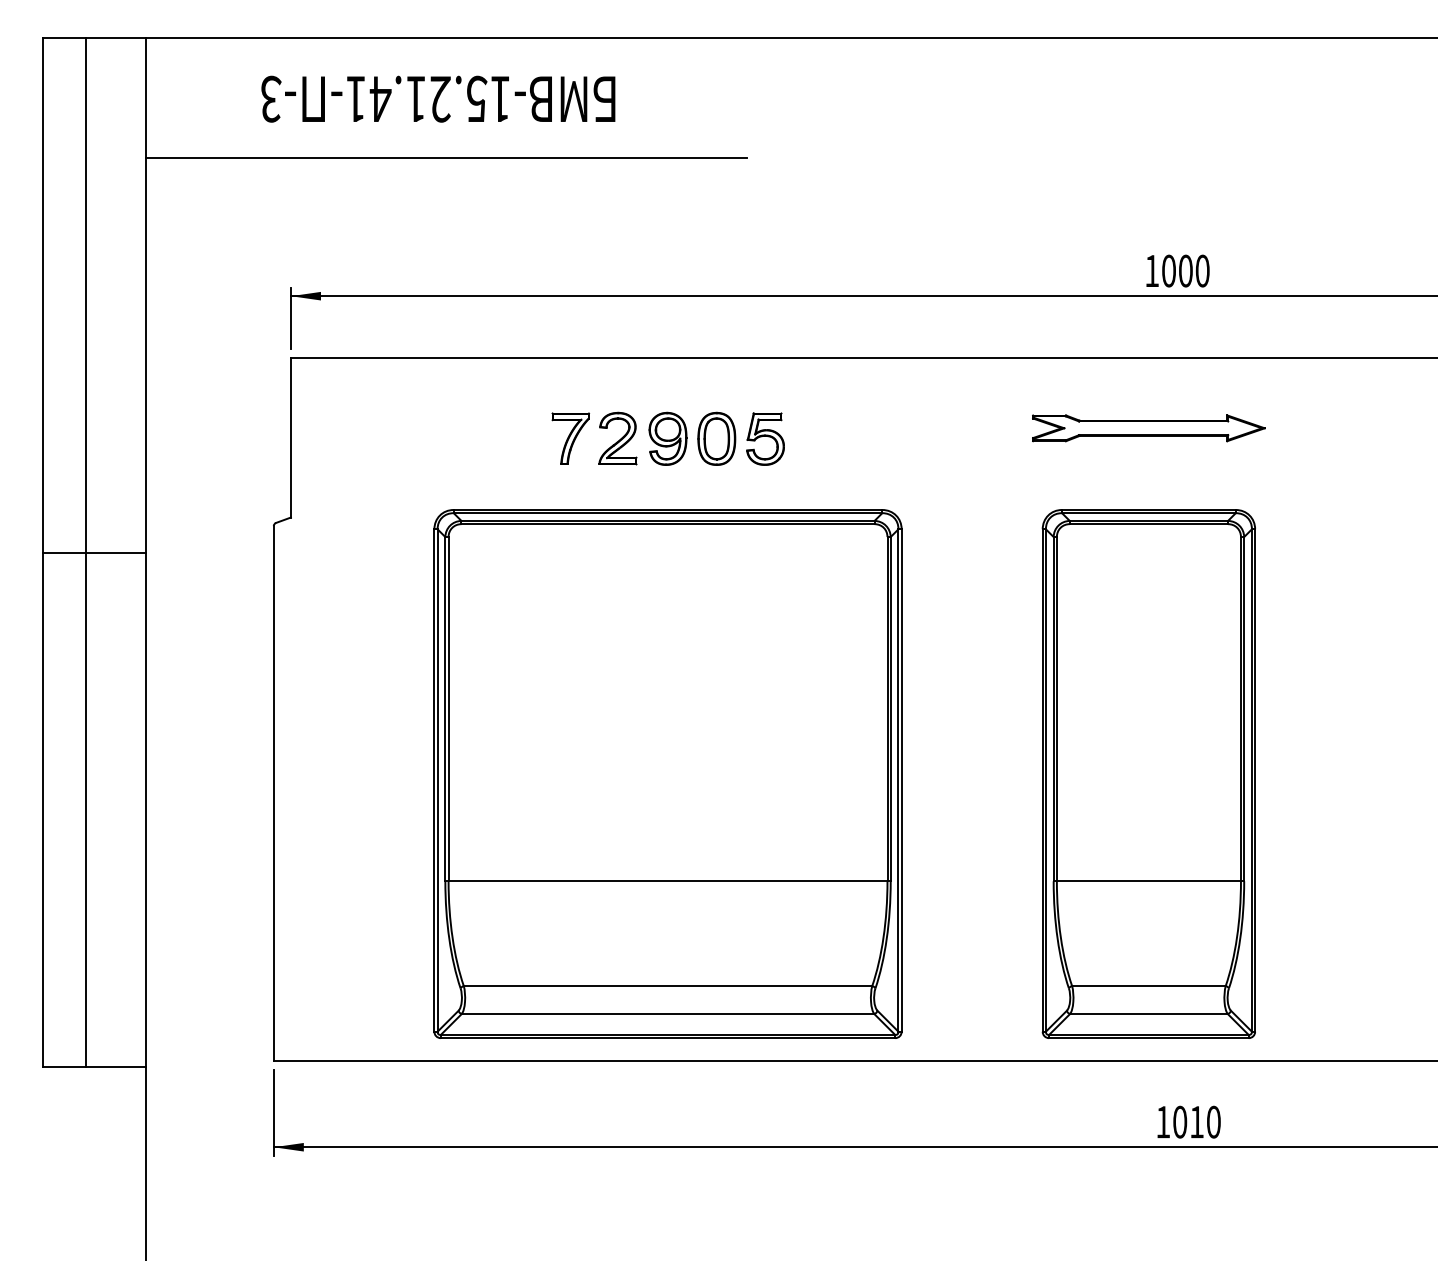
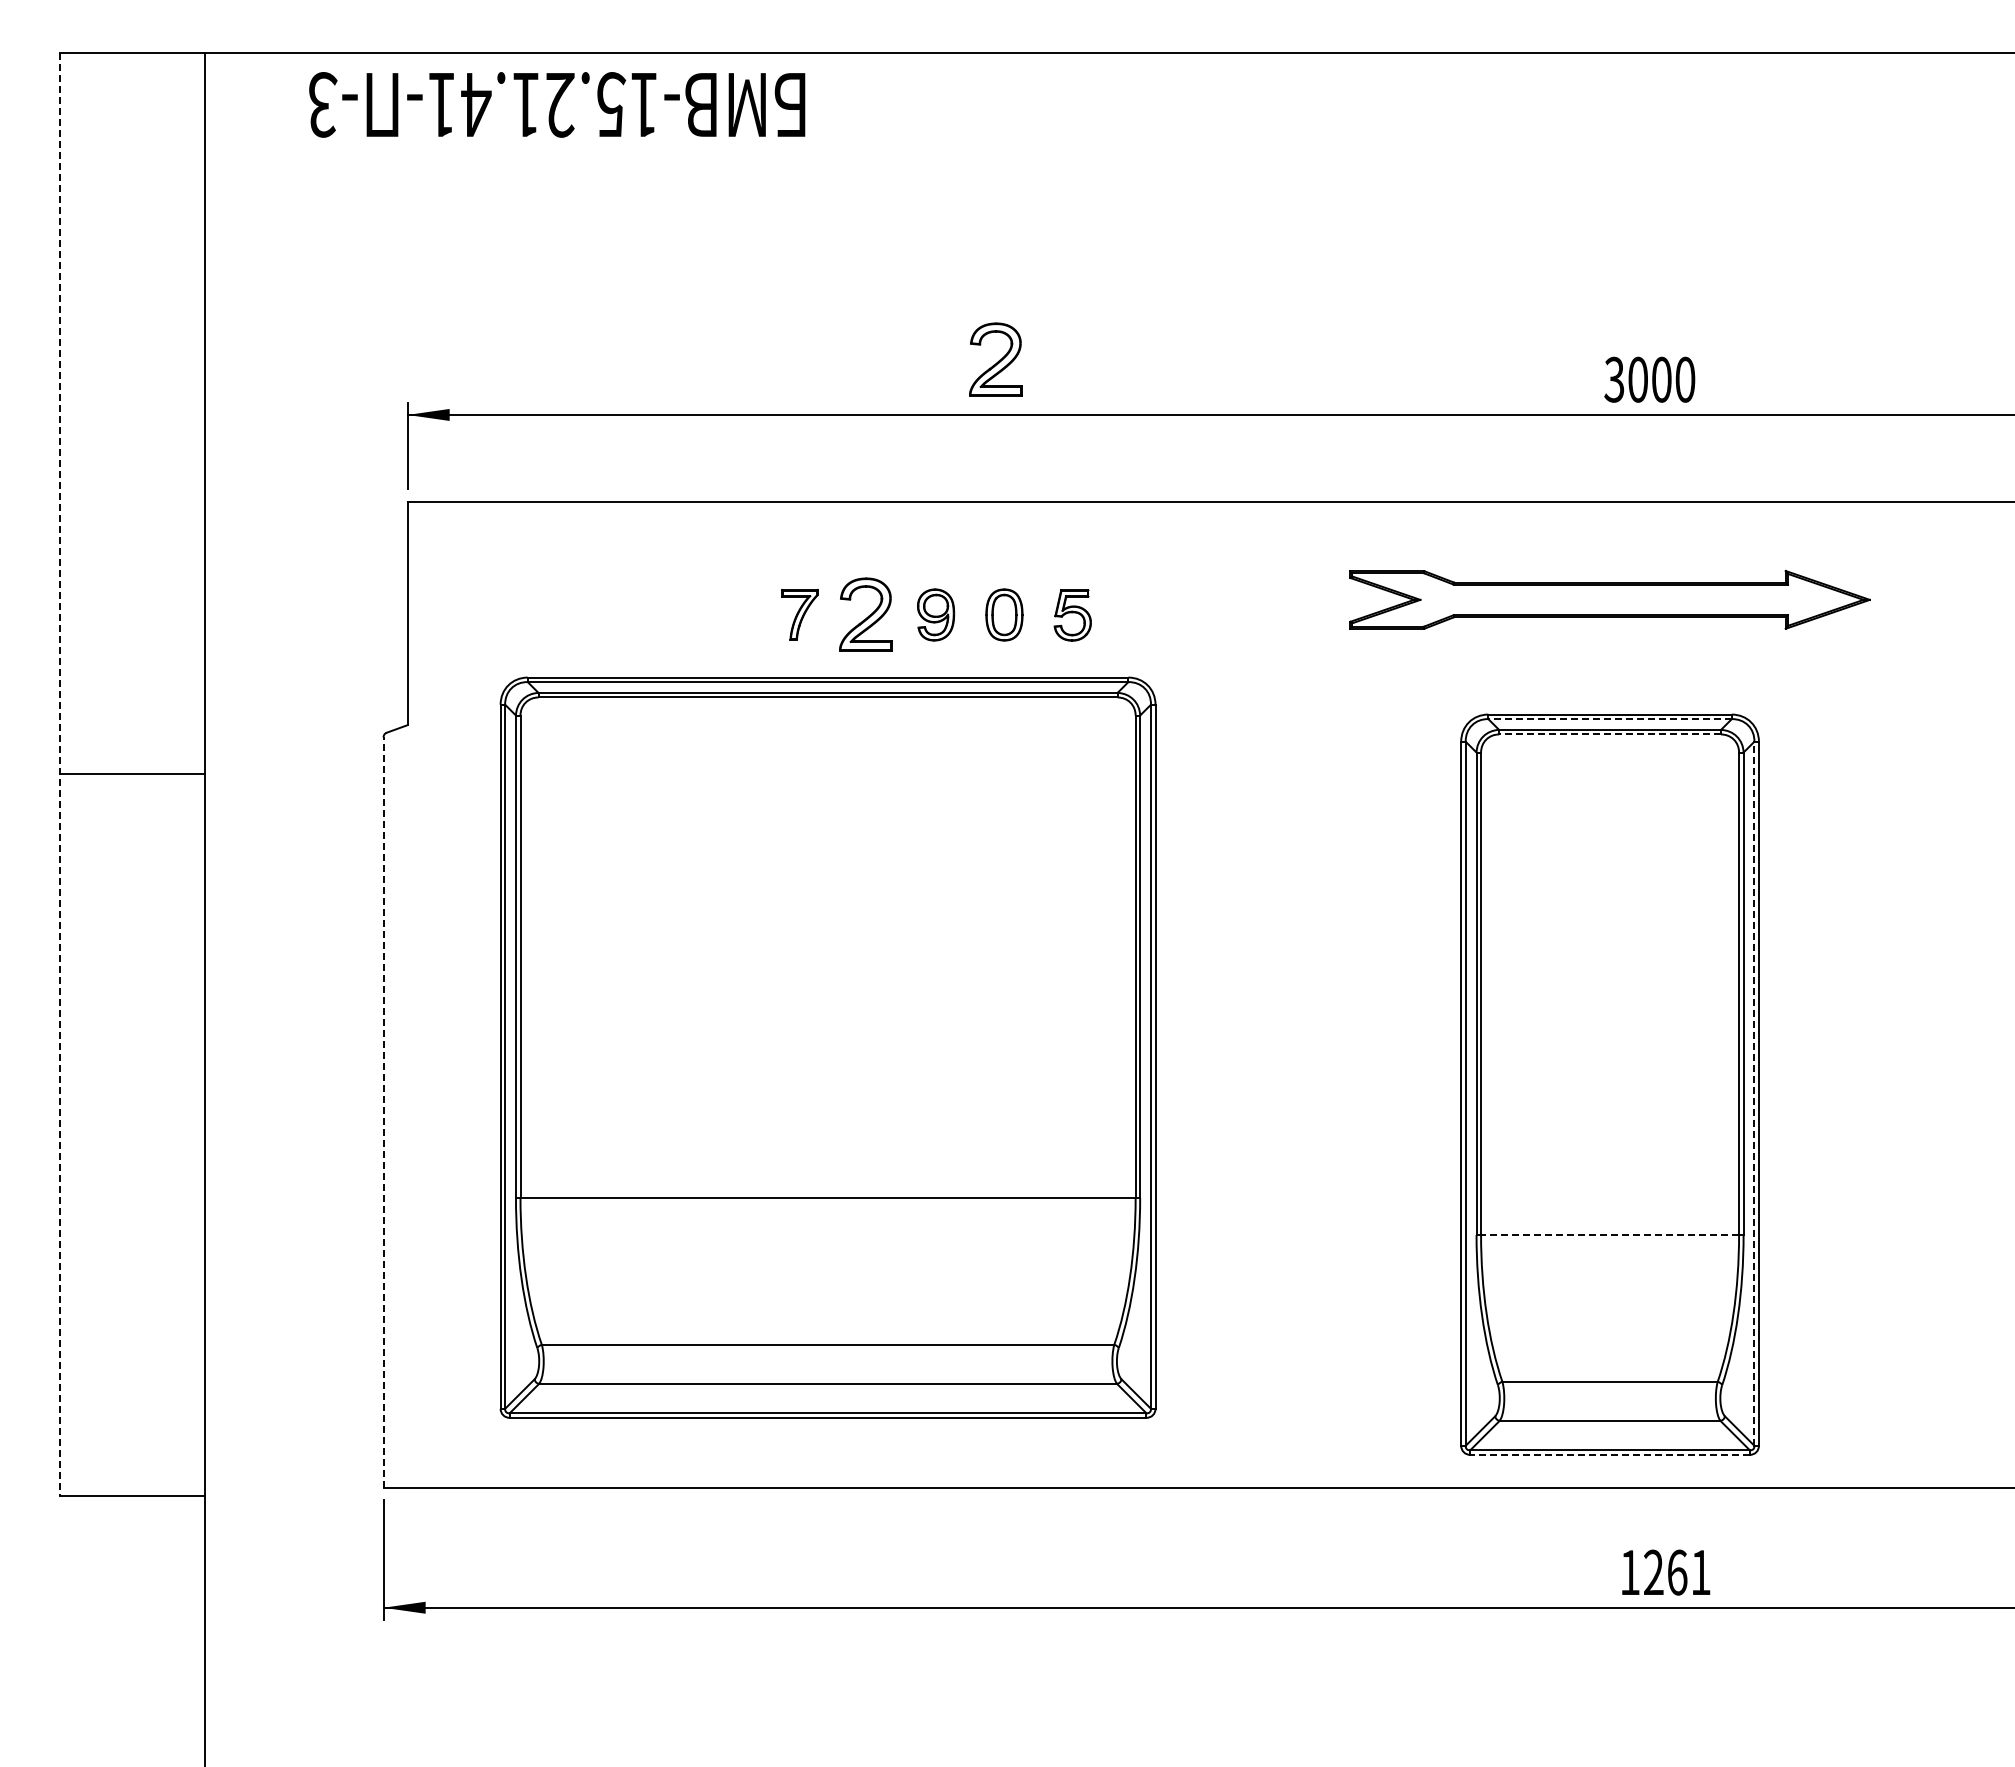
text: (438, 98) -> (557, 104), moved
line: (446, 158) -> (625, 221), removed
part: (710, 256) -> (995, 359), added
text: (1152, 270) -> (1614, 379), 1000 -> 3000
part: (1148, 428) -> (1609, 600), size x1.6
part: (570, 438) -> (799, 614), size x0.7
part: (667, 438) -> (935, 614), size x0.7
part: (716, 438) -> (1004, 614), size x0.7
part: (765, 439) -> (1072, 615), size x0.7
line: (1149, 513) -> (1610, 719), solid -> dashed
line: (1149, 524) -> (1610, 734), solid -> dashed
line: (43, 552) -> (60, 774), solid -> dashed
line: (86, 552) -> (120, 773), removed
part: (667, 773) -> (827, 1047), moved
line: (1251, 780) -> (1754, 1093), solid -> dashed
line: (273, 793) -> (383, 1111), solid -> dashed
line: (1148, 881) -> (1609, 1235), solid -> dashed
line: (1149, 1037) -> (1610, 1454), solid -> dashed
text: (1197, 1122) -> (1677, 1572), 1010 -> 1261

